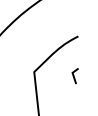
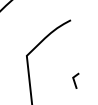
line: (74, 76) -> (75, 81), moved

